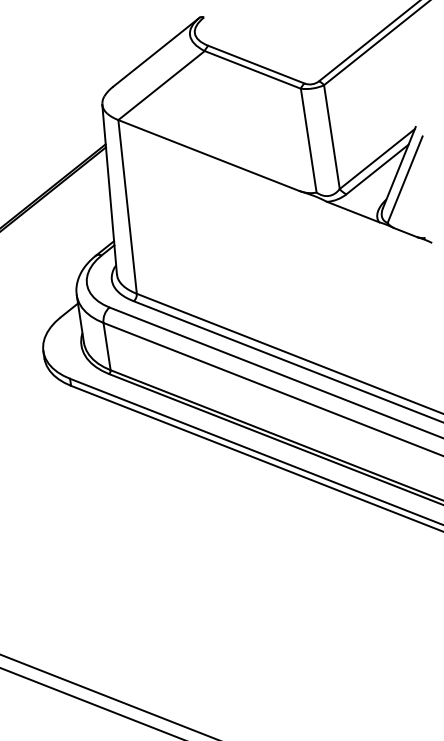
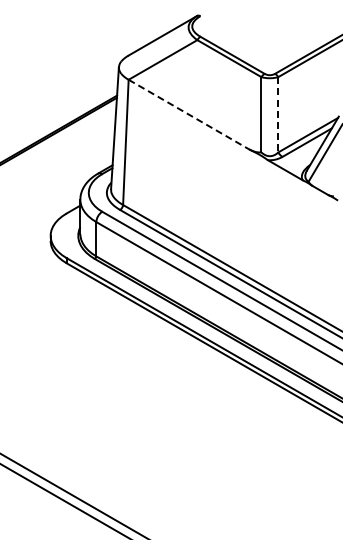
line: (332, 136) -> (278, 114), solid -> dashed
line: (208, 155) -> (188, 114), solid -> dashed

